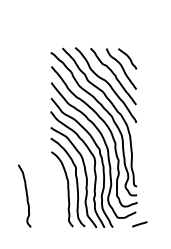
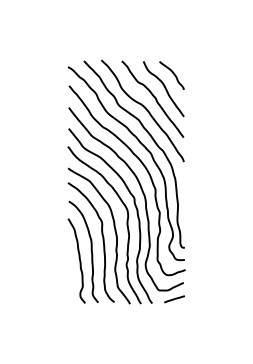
curve: (25, 194) -> (78, 258), moved
line: (139, 224) -> (174, 299), moved

